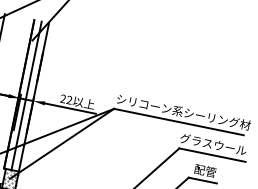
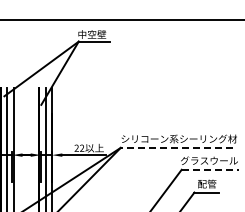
line: (178, 121) -> (176, 147), solid -> dashed
line: (212, 154) -> (210, 169), solid -> dashed

